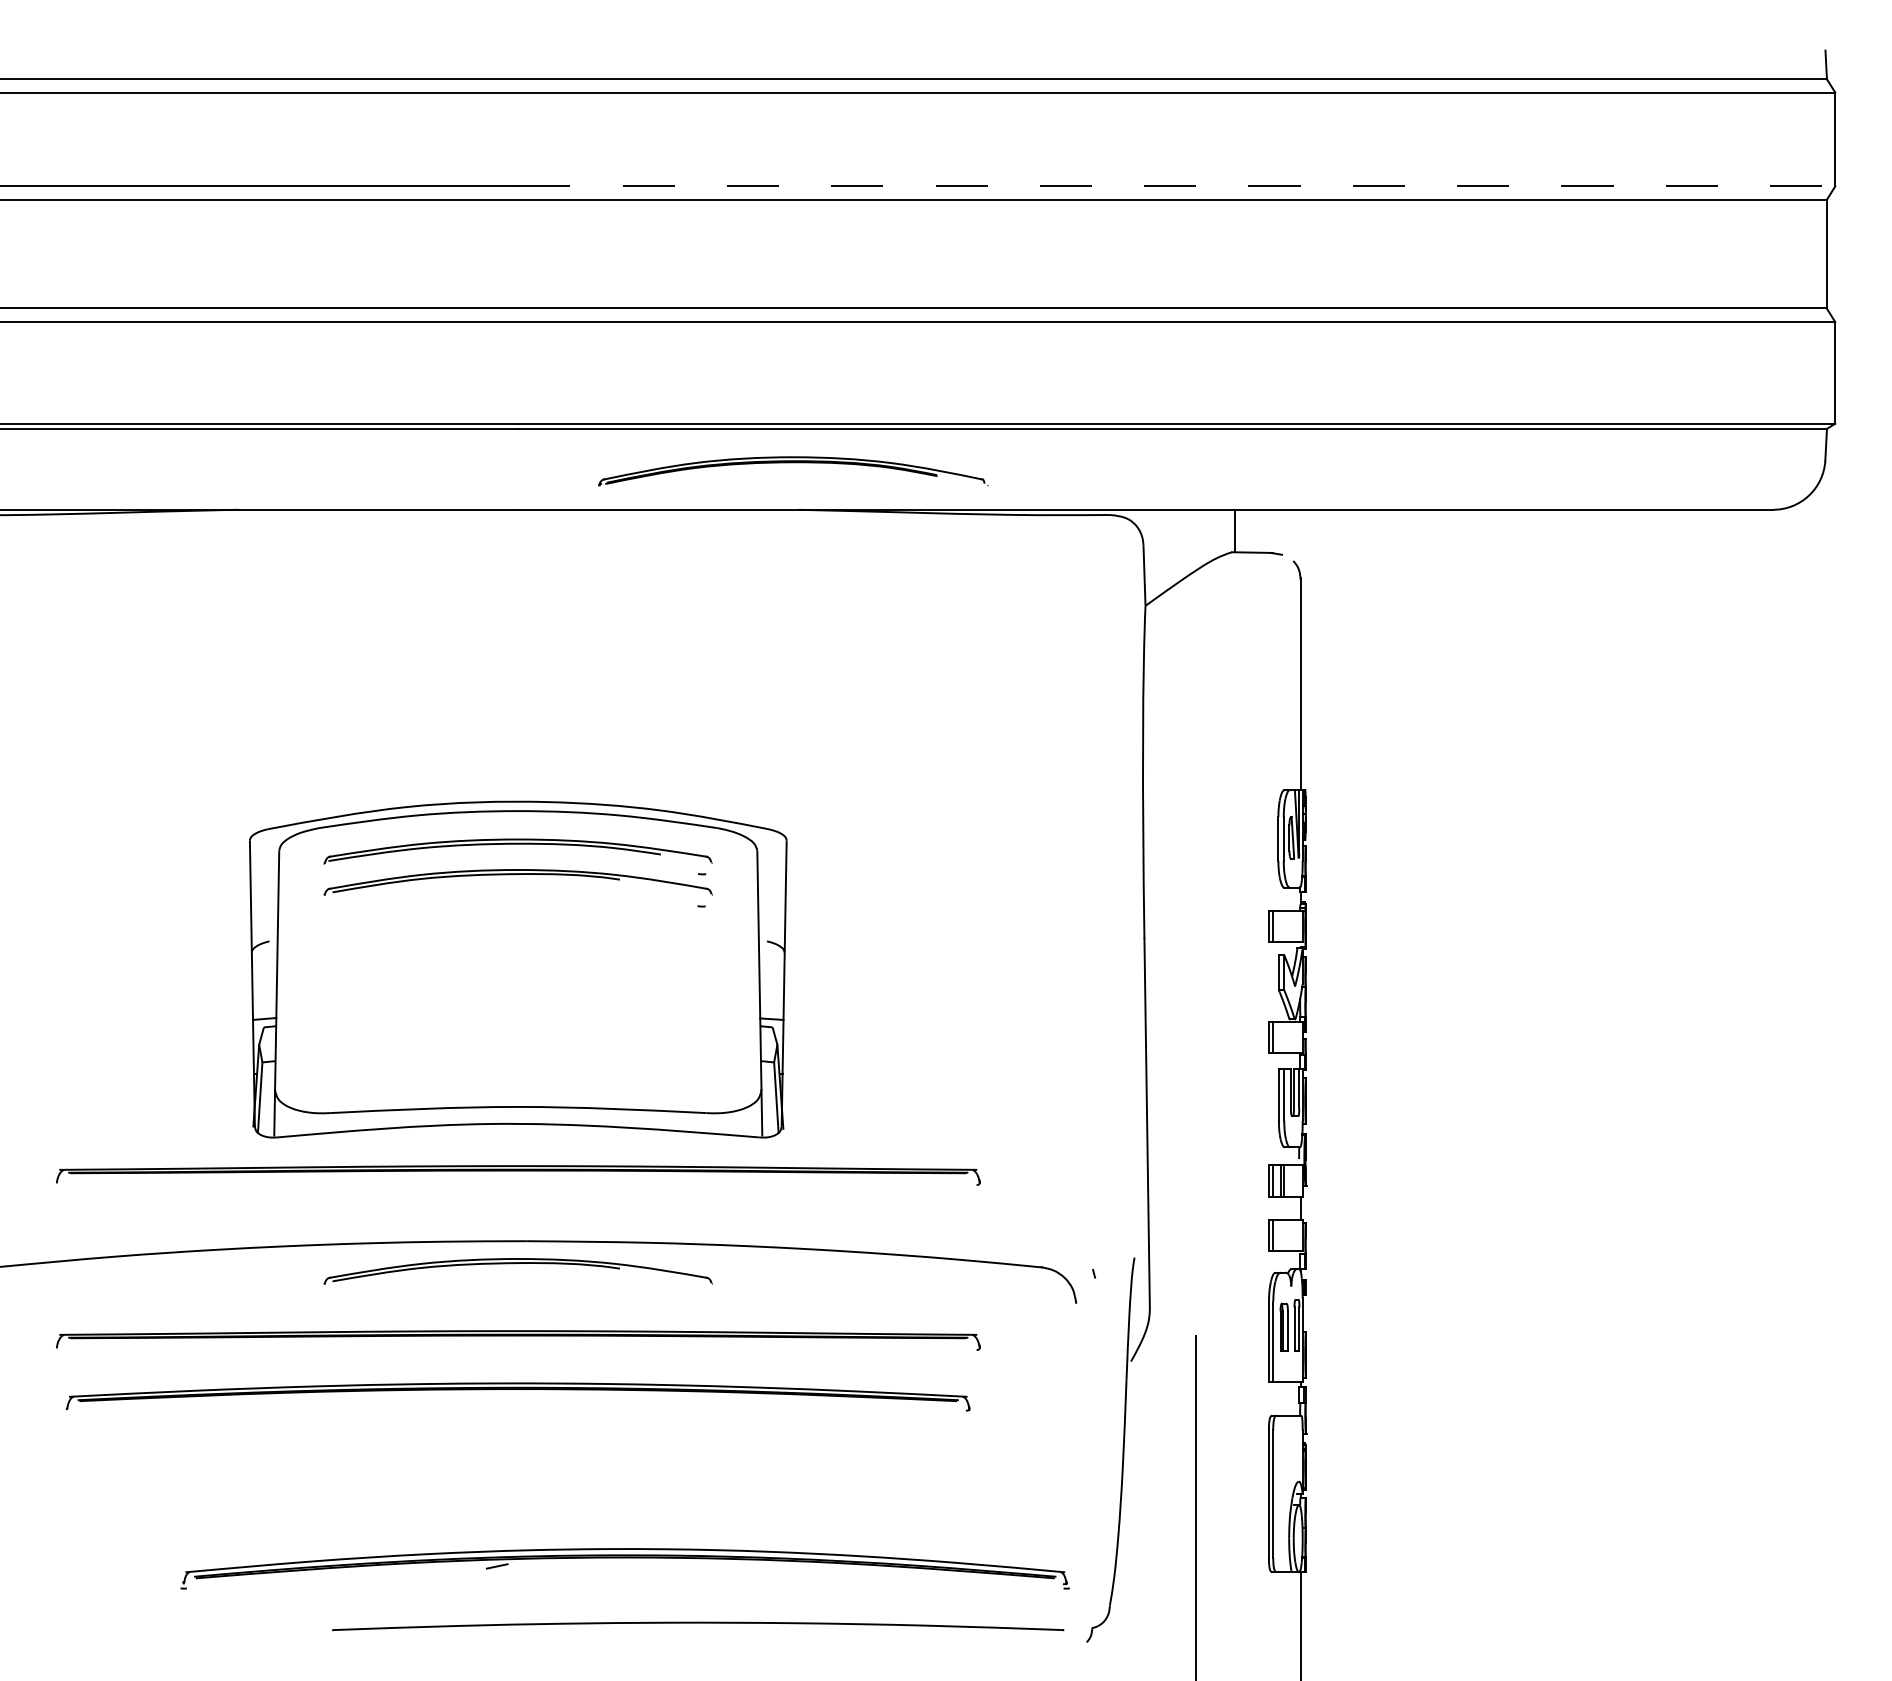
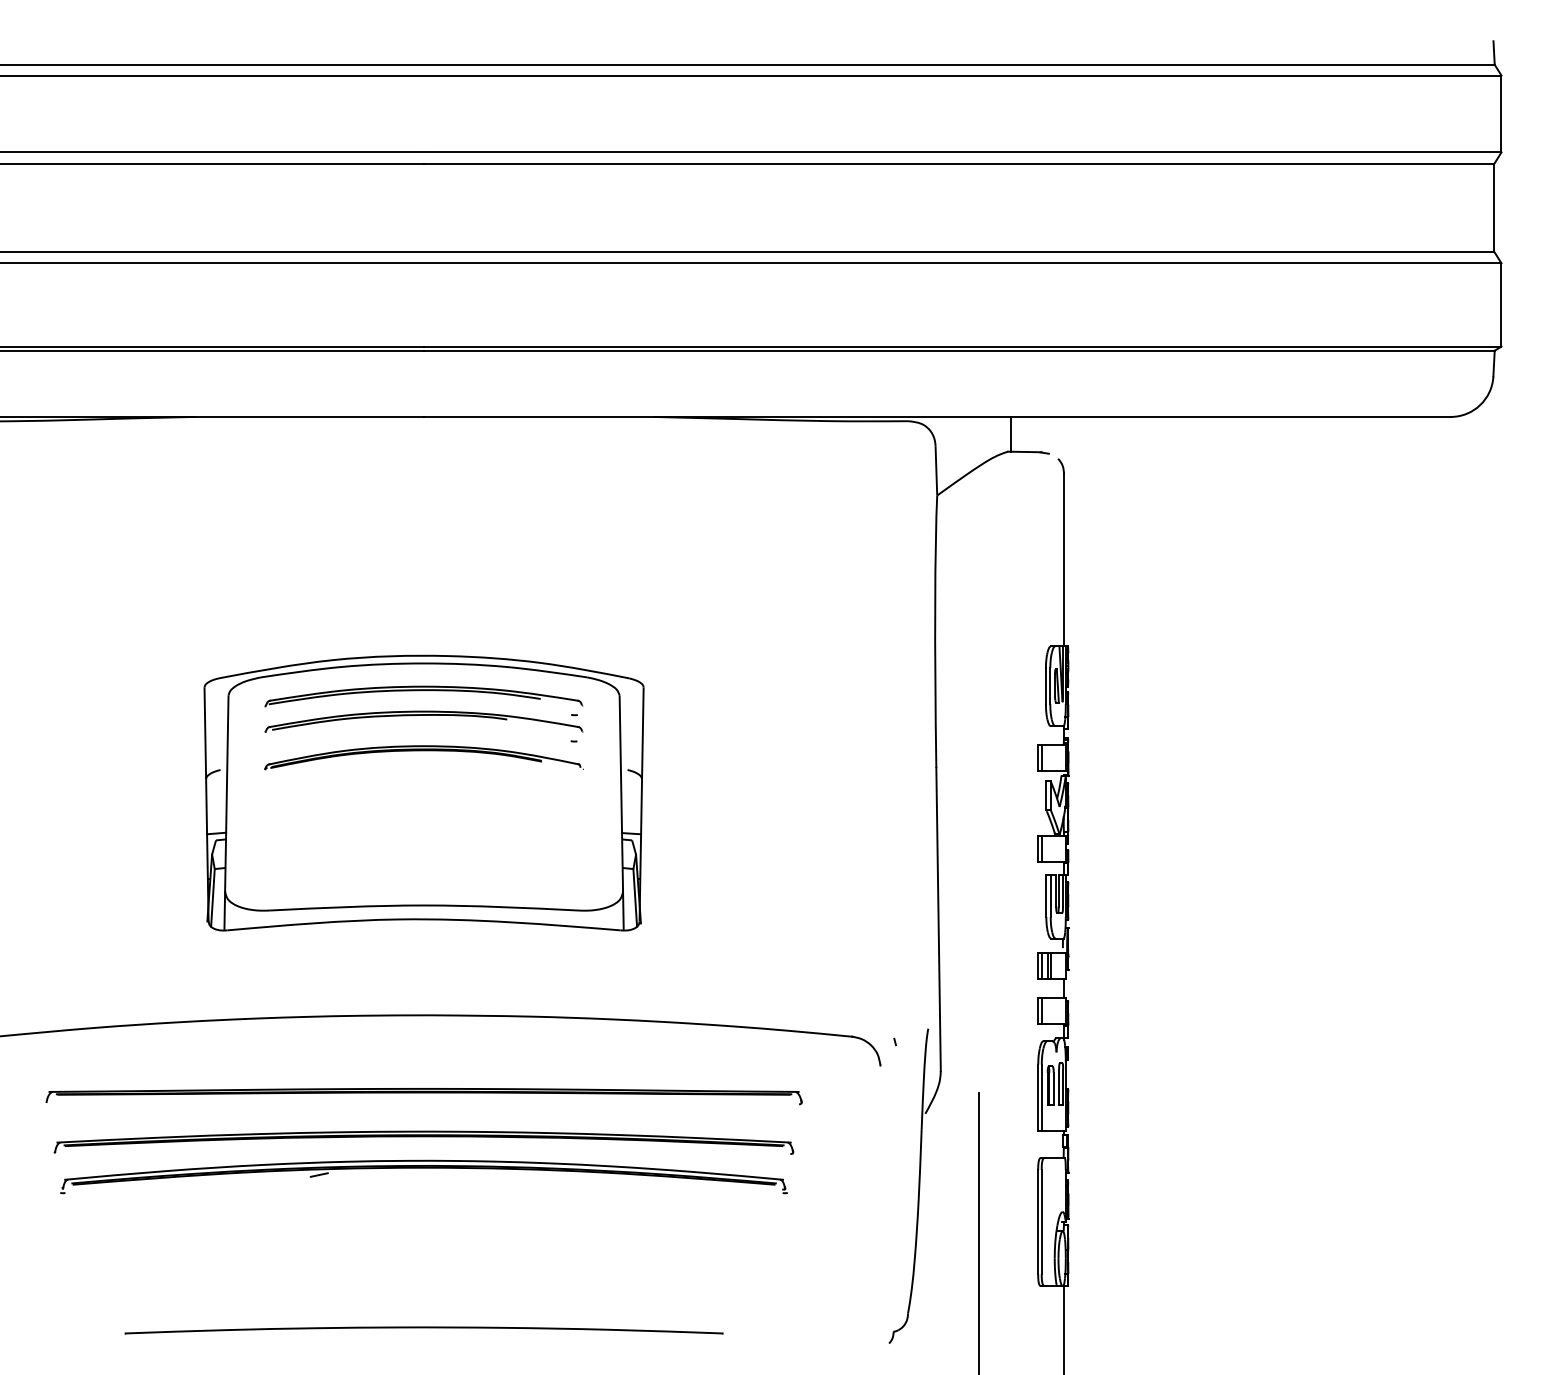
line: (1177, 186) -> (963, 152), dashed -> solid
part: (793, 463) -> (424, 751), moved
part: (518, 1175) -> (424, 961), removed
part: (517, 1263) -> (423, 1033), removed
part: (624, 1558) -> (423, 1168), moved
part: (698, 1626) -> (424, 1330), moved

